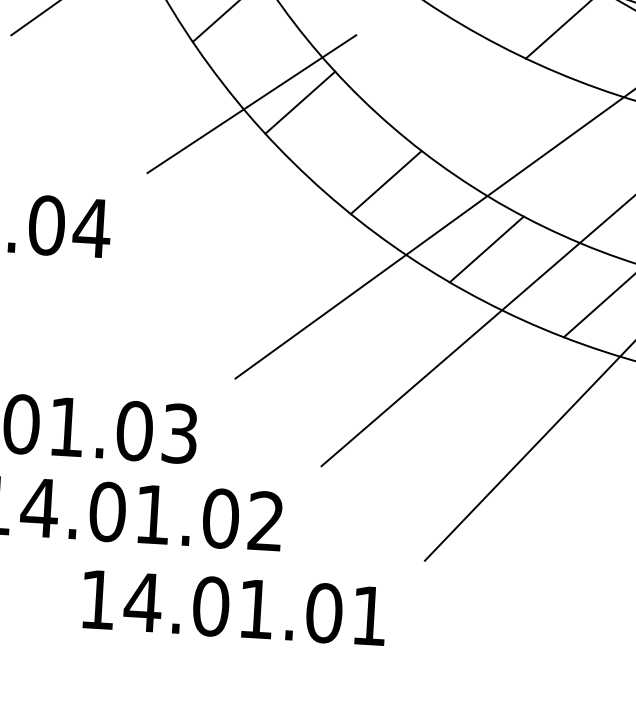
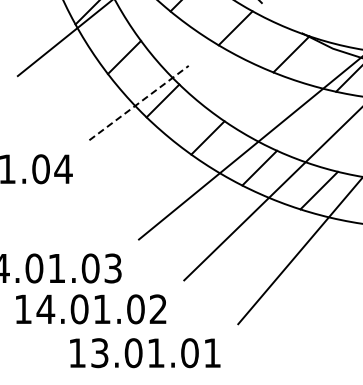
line: (252, 103) -> (139, 102), solid -> dashed
text: (142, 603) -> (99, 353), 14.01.01 -> 13.01.01

